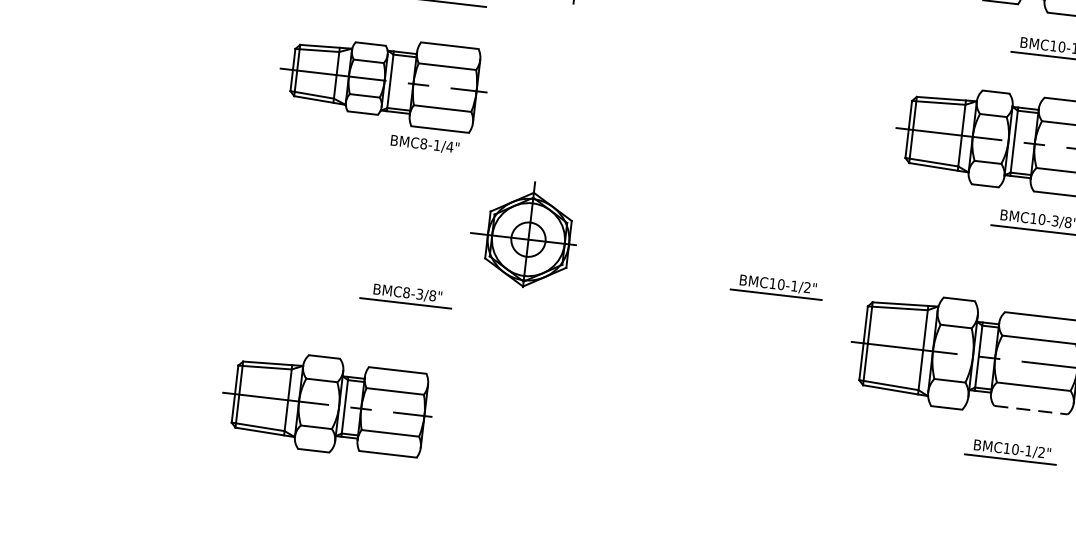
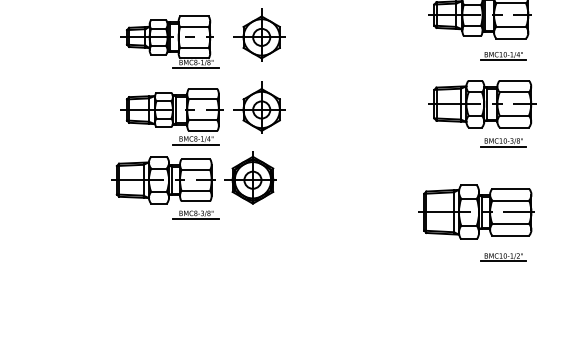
part: (558, 95) -> (259, 107), added
line: (421, 154) -> (195, 144), added
part: (777, 287) -> (378, 189), removed
part: (328, 405) -> (163, 180), moved
line: (1032, 409) -> (511, 235), dashed -> solid

